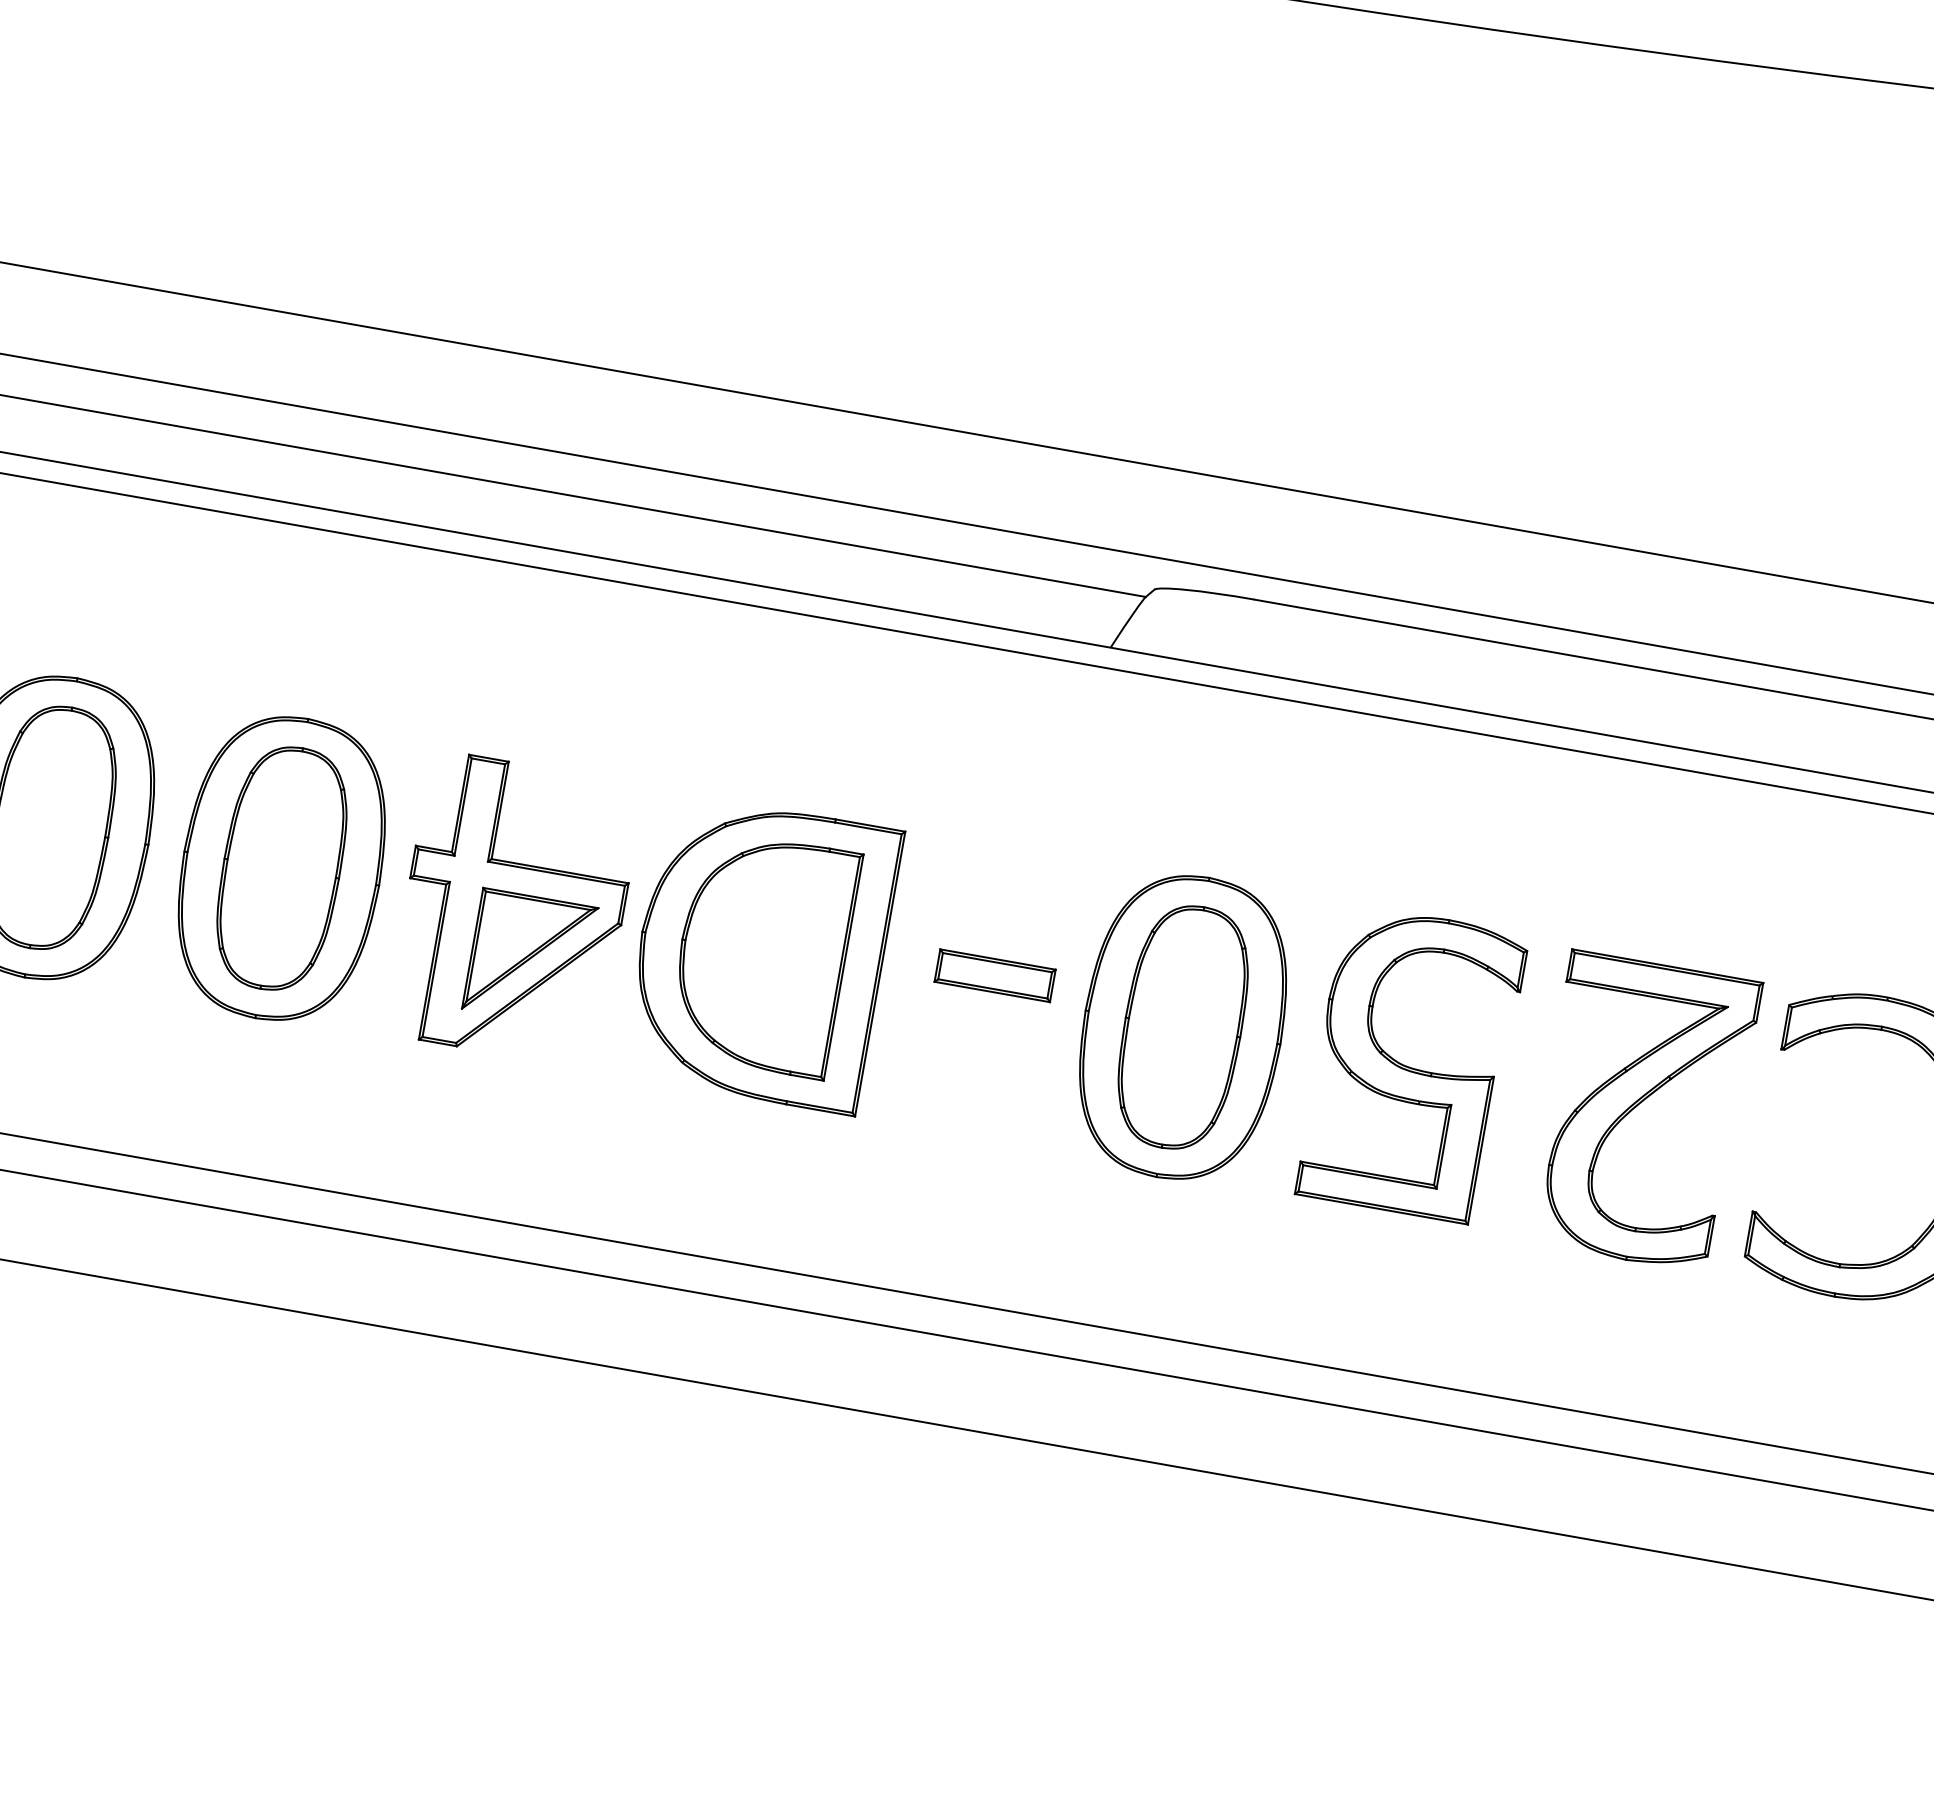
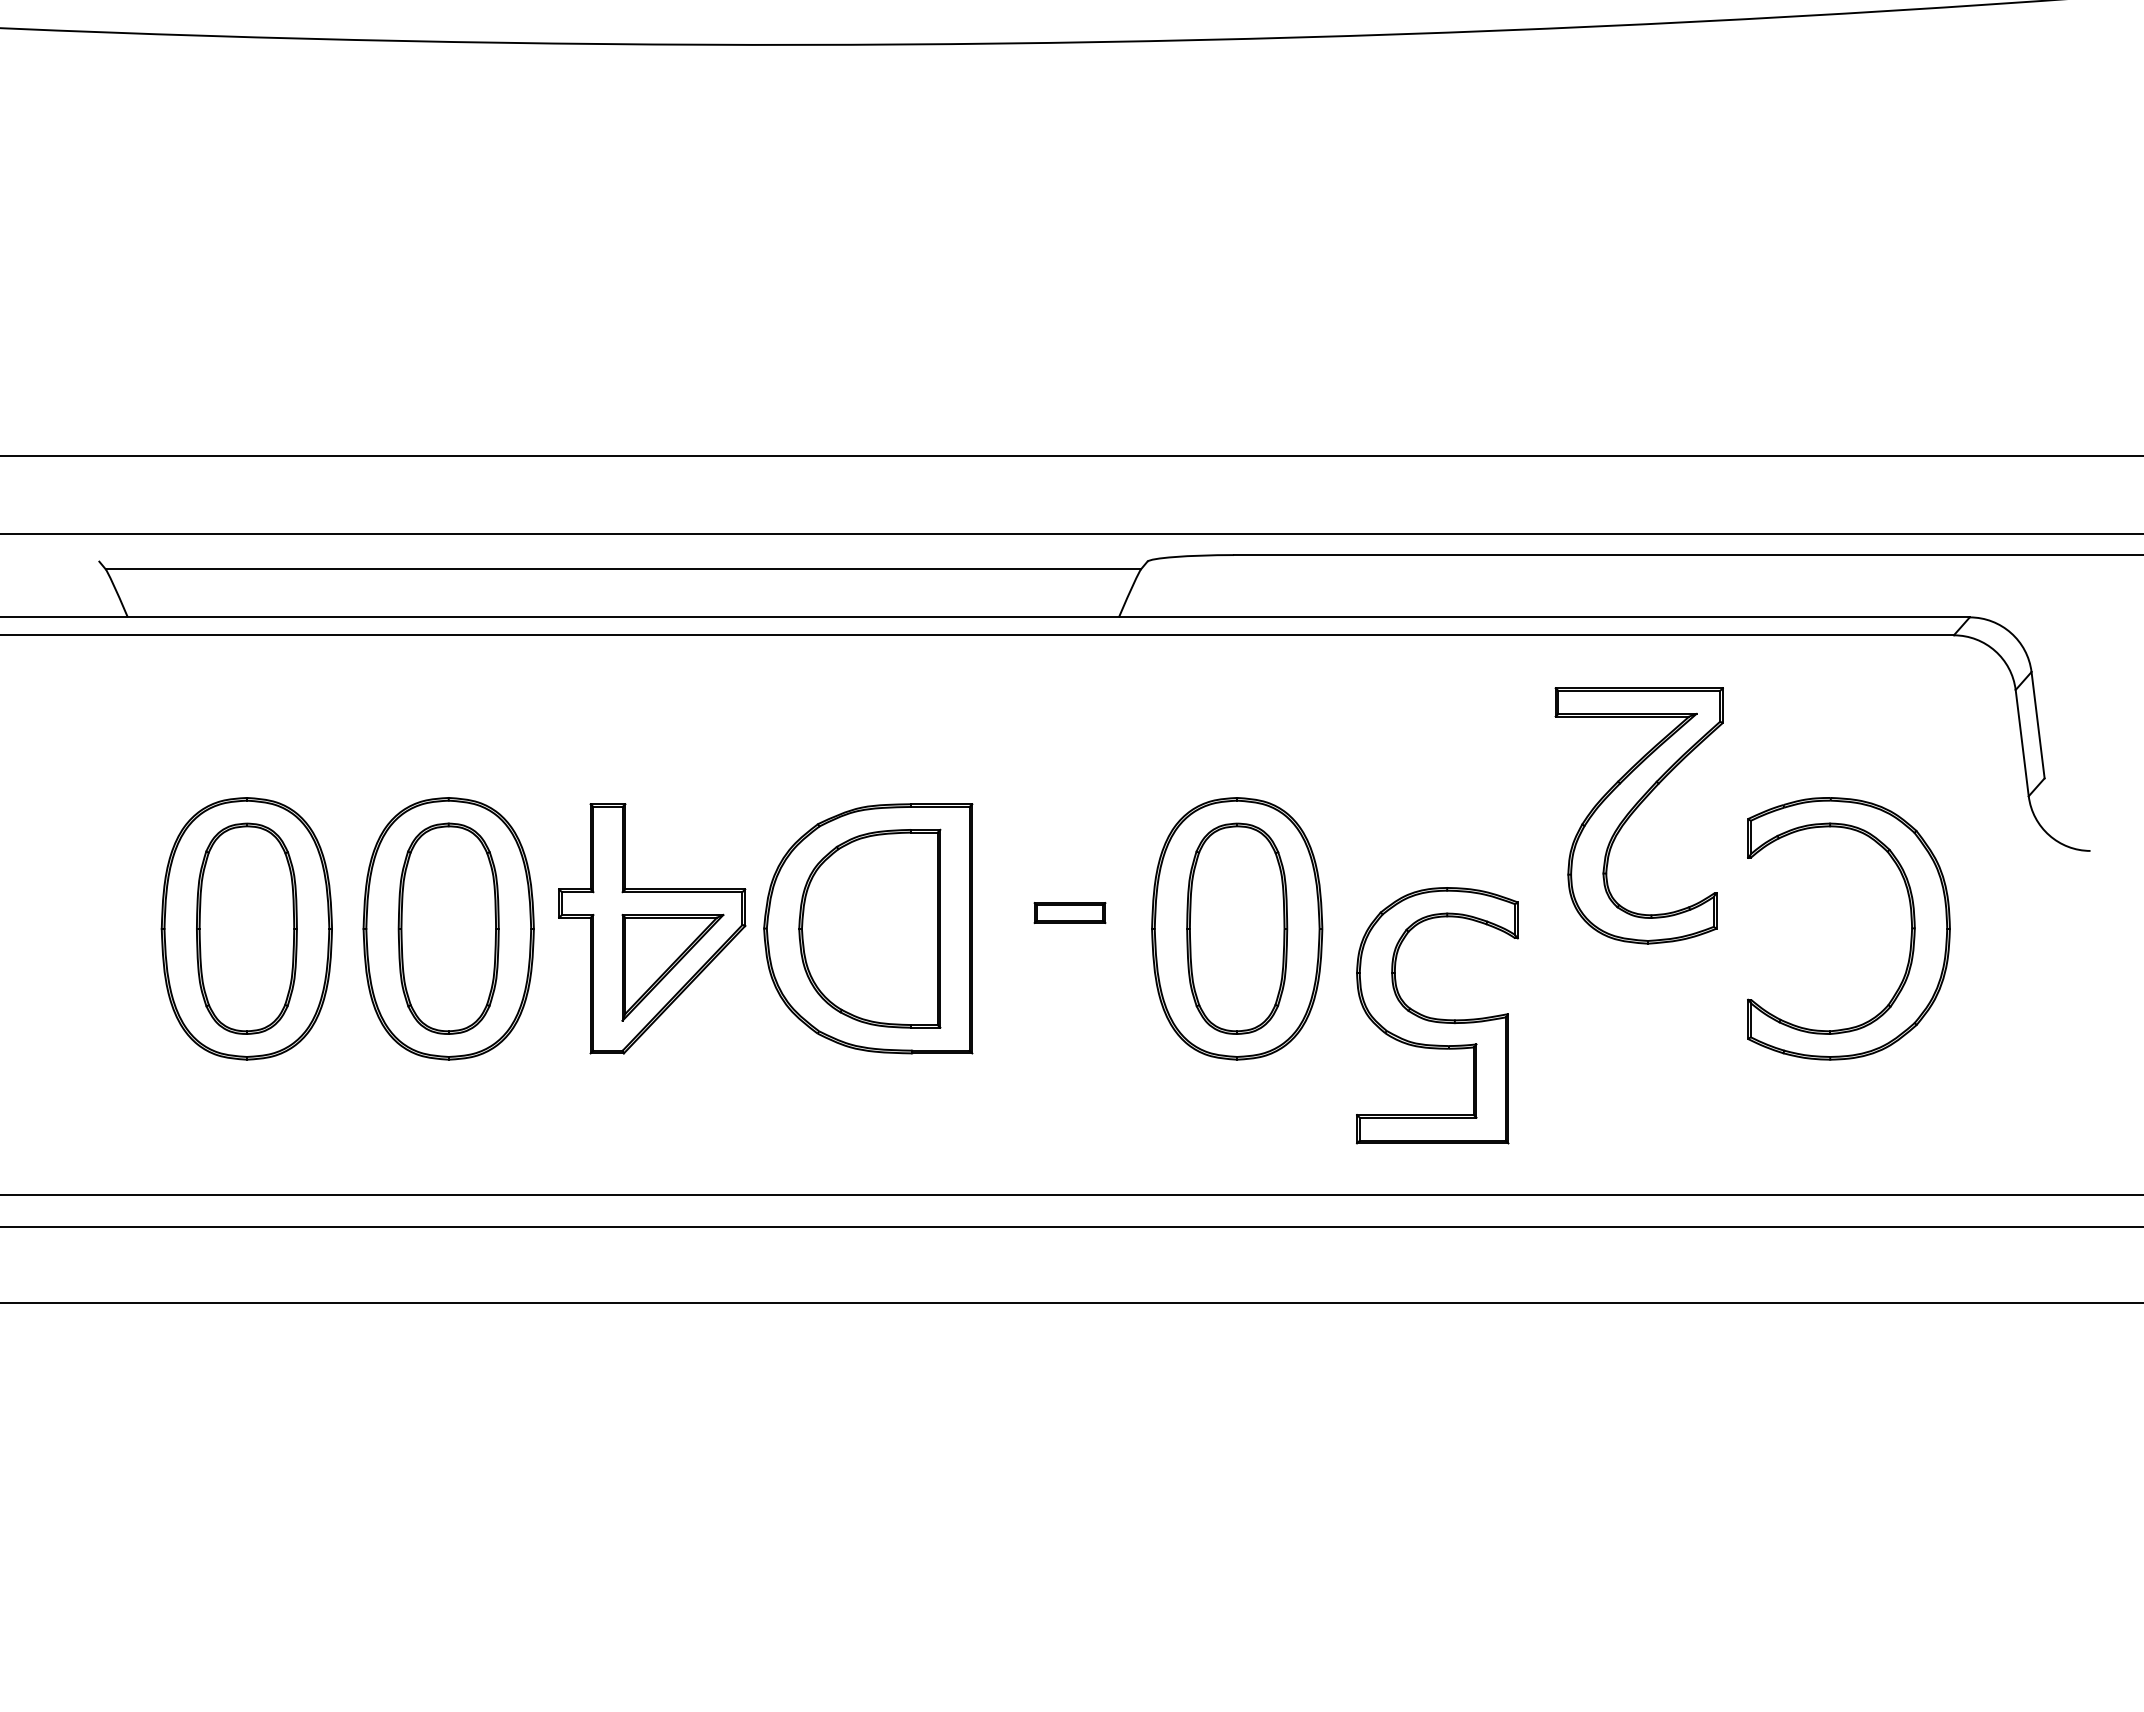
part: (994, 975) -> (1069, 912), size x0.7
part: (1412, 1064) -> (1437, 1015), moved
part: (1641, 1111) -> (1638, 815), moved

